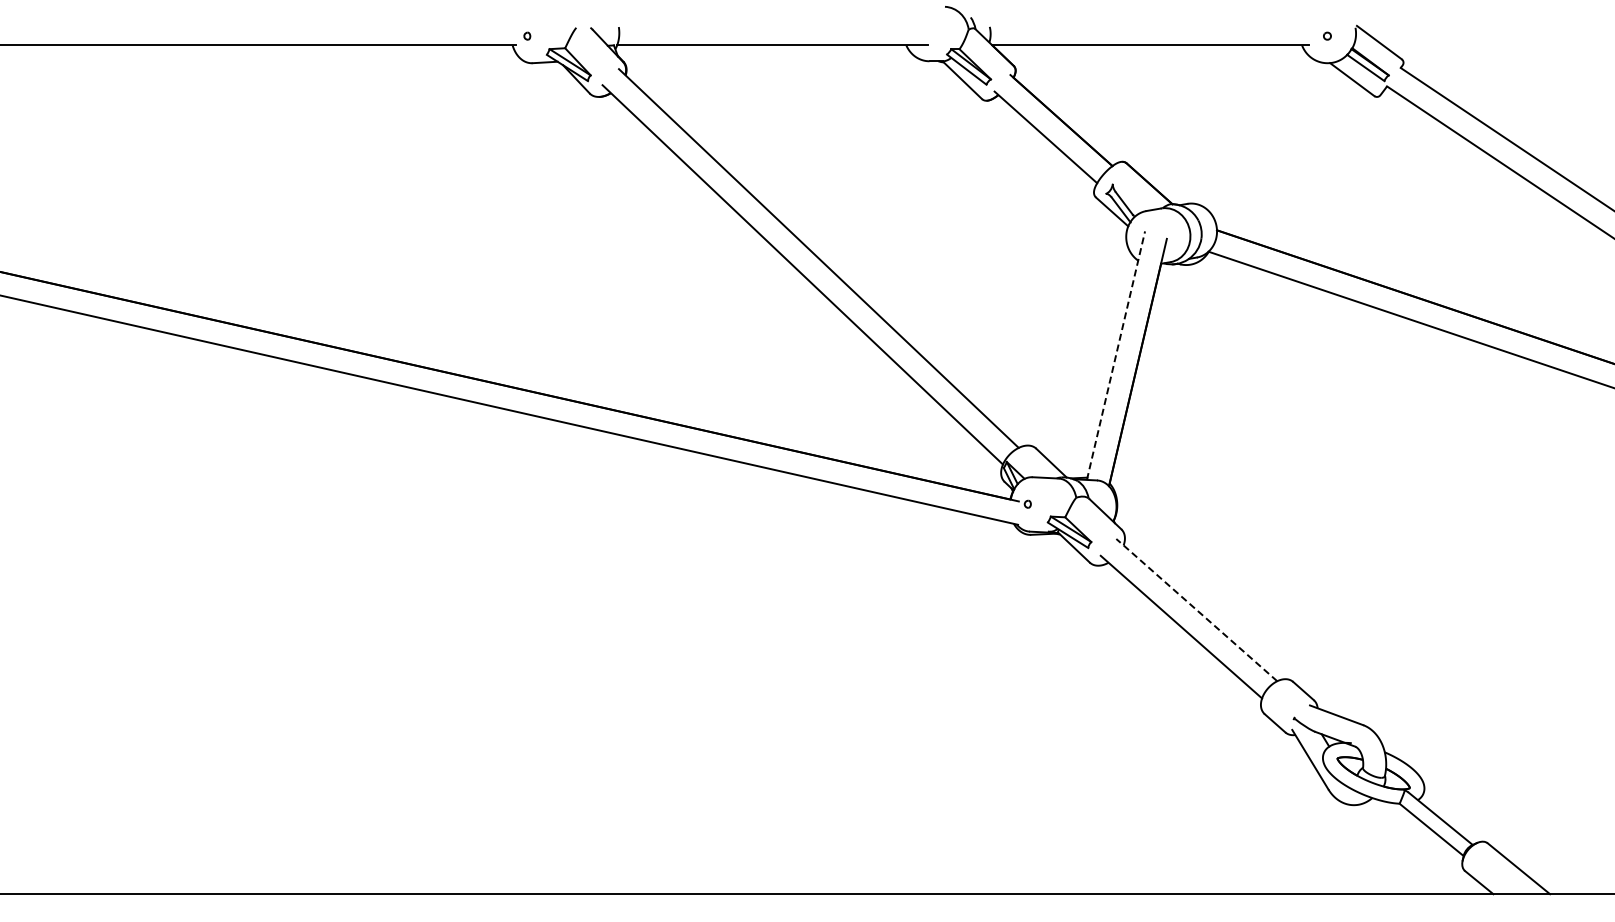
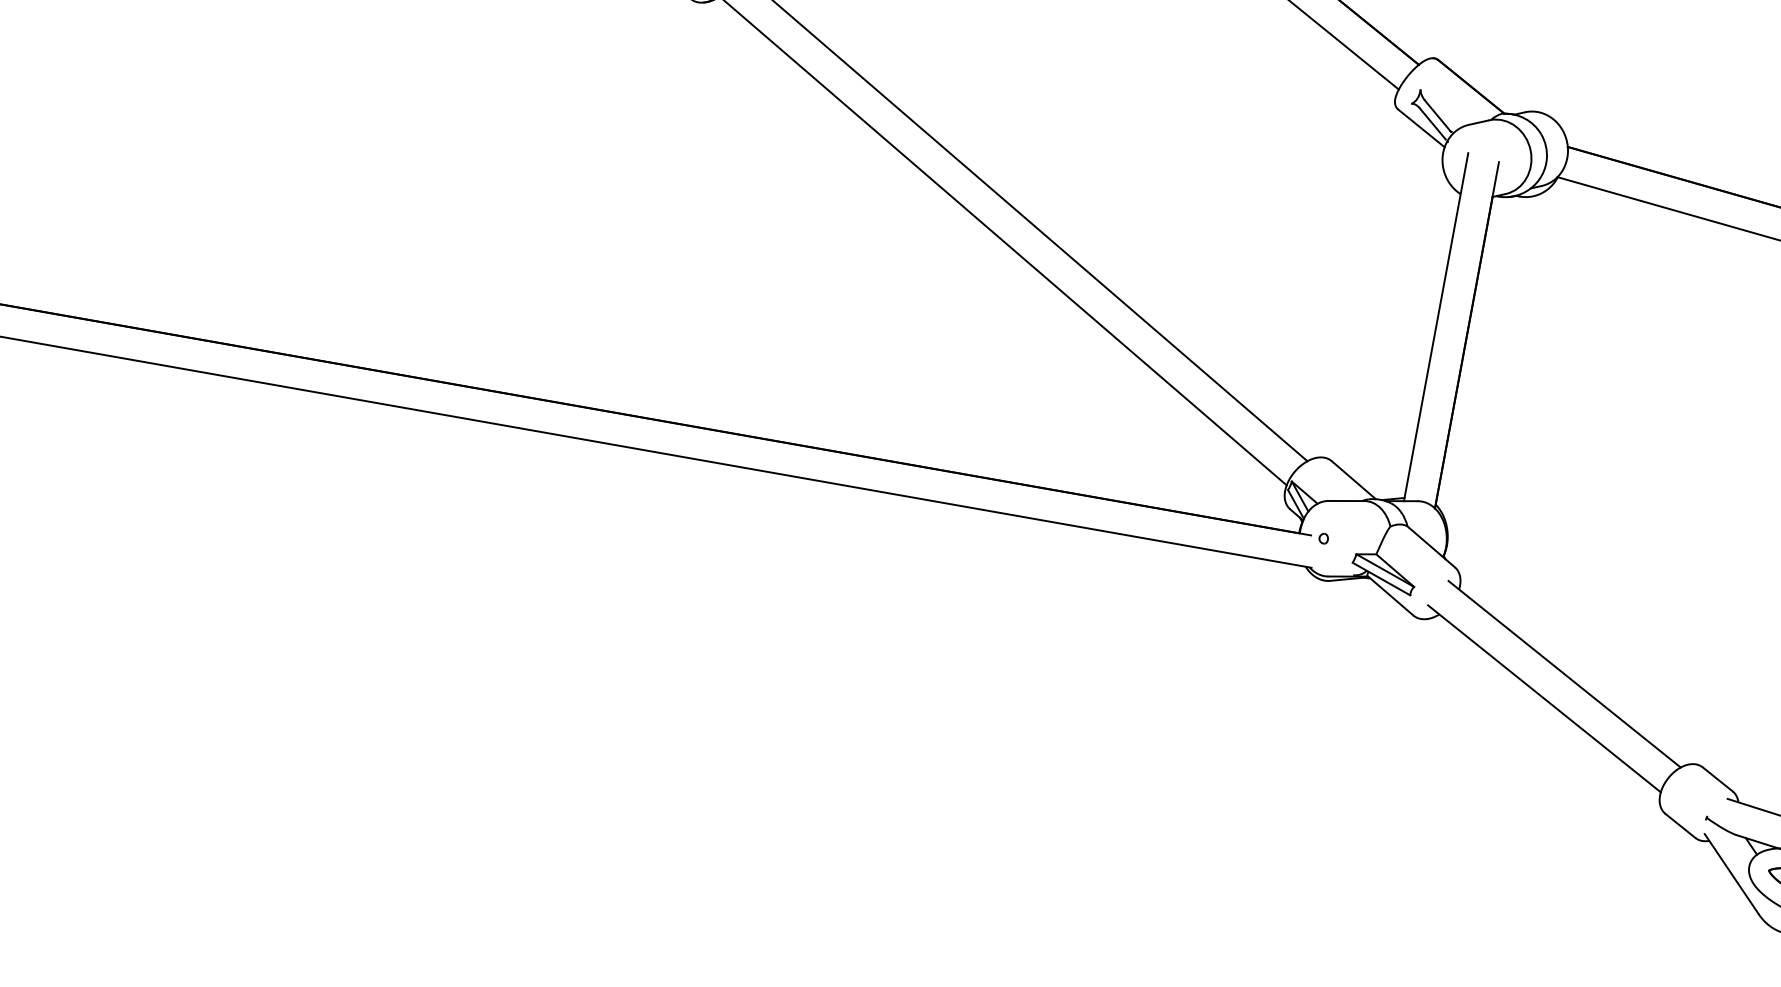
line: (1116, 355) -> (1436, 326), dashed -> solid
line: (1196, 609) -> (1564, 673), dashed -> solid

